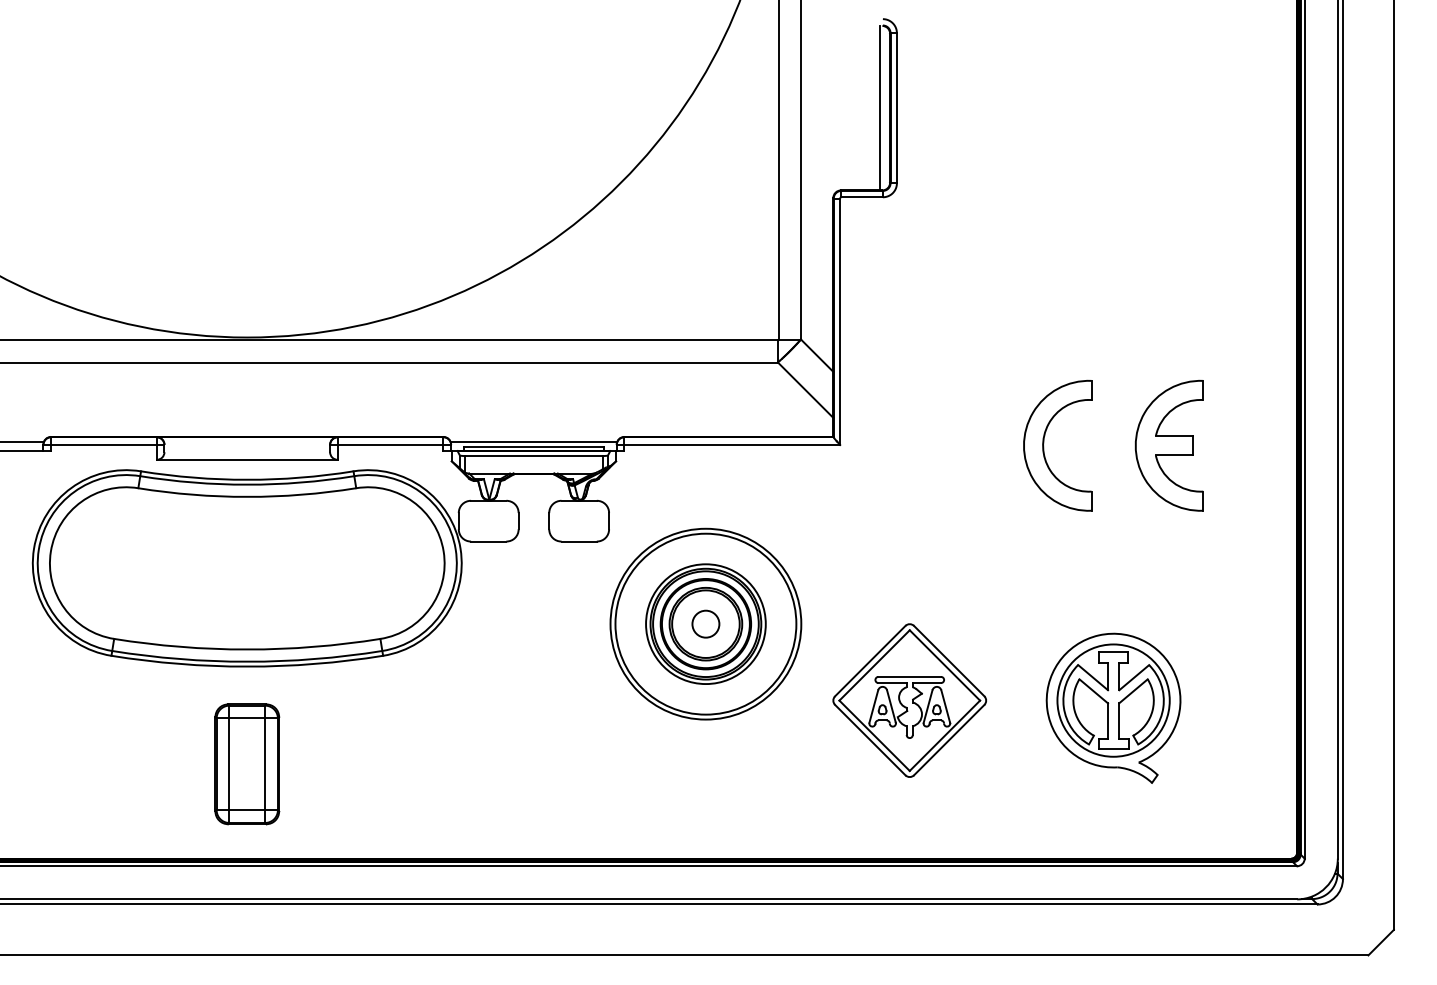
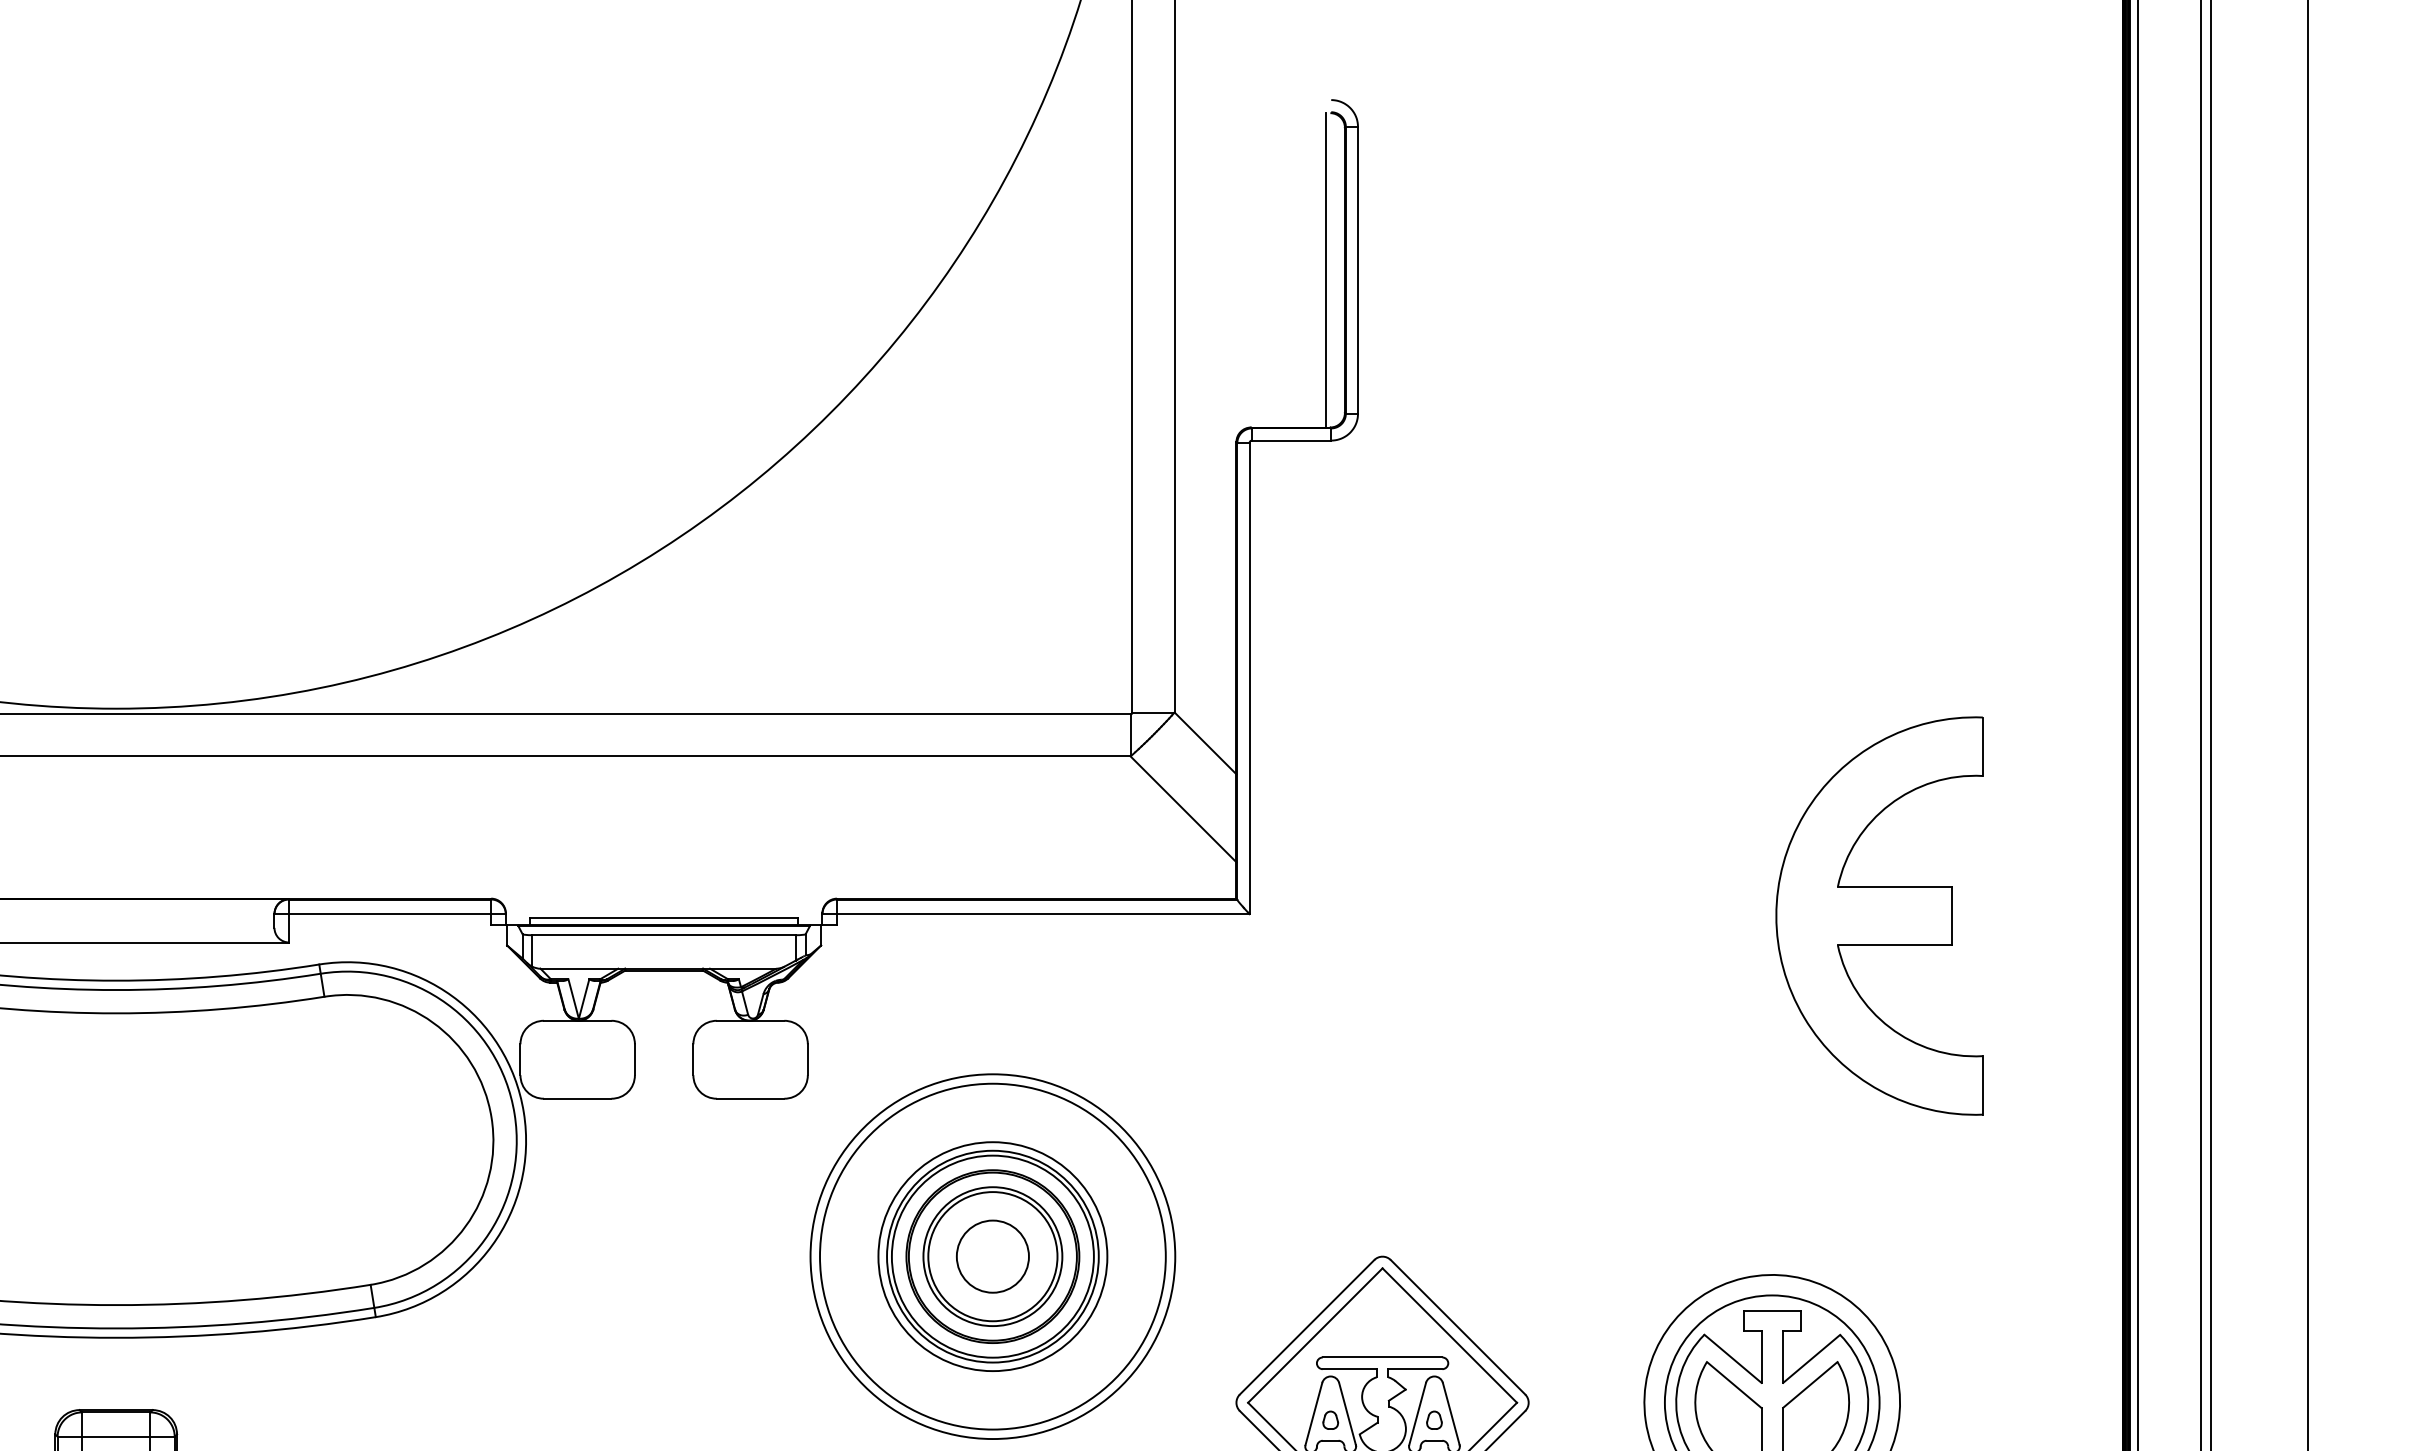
line: (533, 441) -> (663, 907), removed
part: (1168, 445) -> (1877, 915), size x1.6
part: (1044, 446) -> (1640, 917), removed
circle: (705, 623) -> (992, 1255), size x1.4

